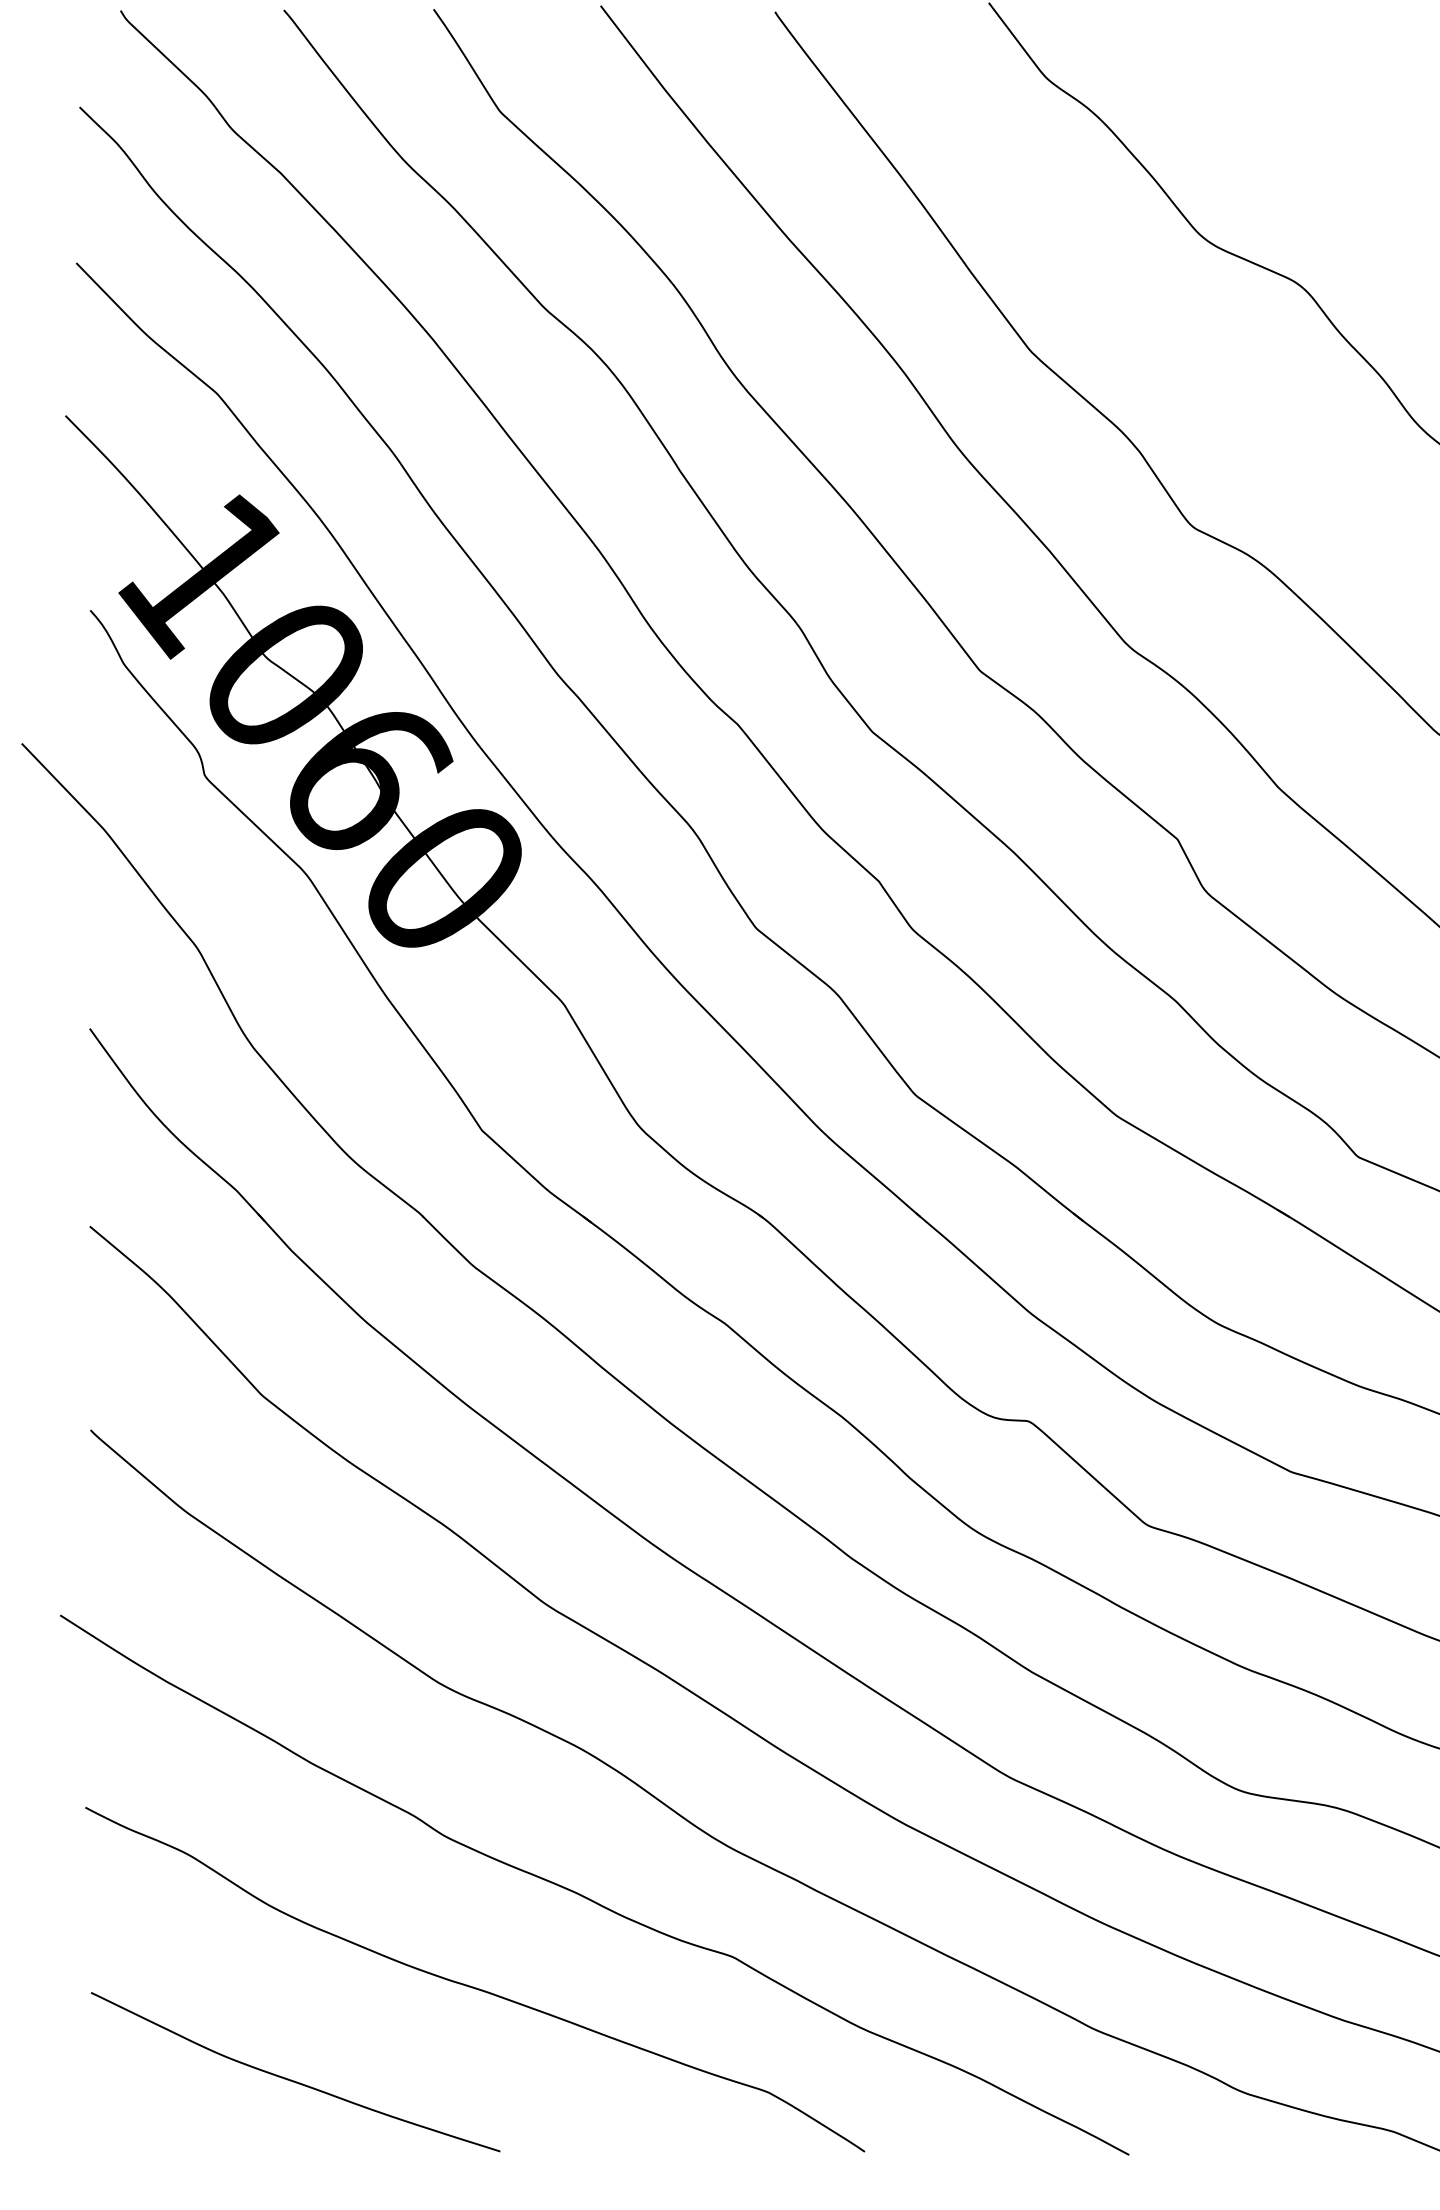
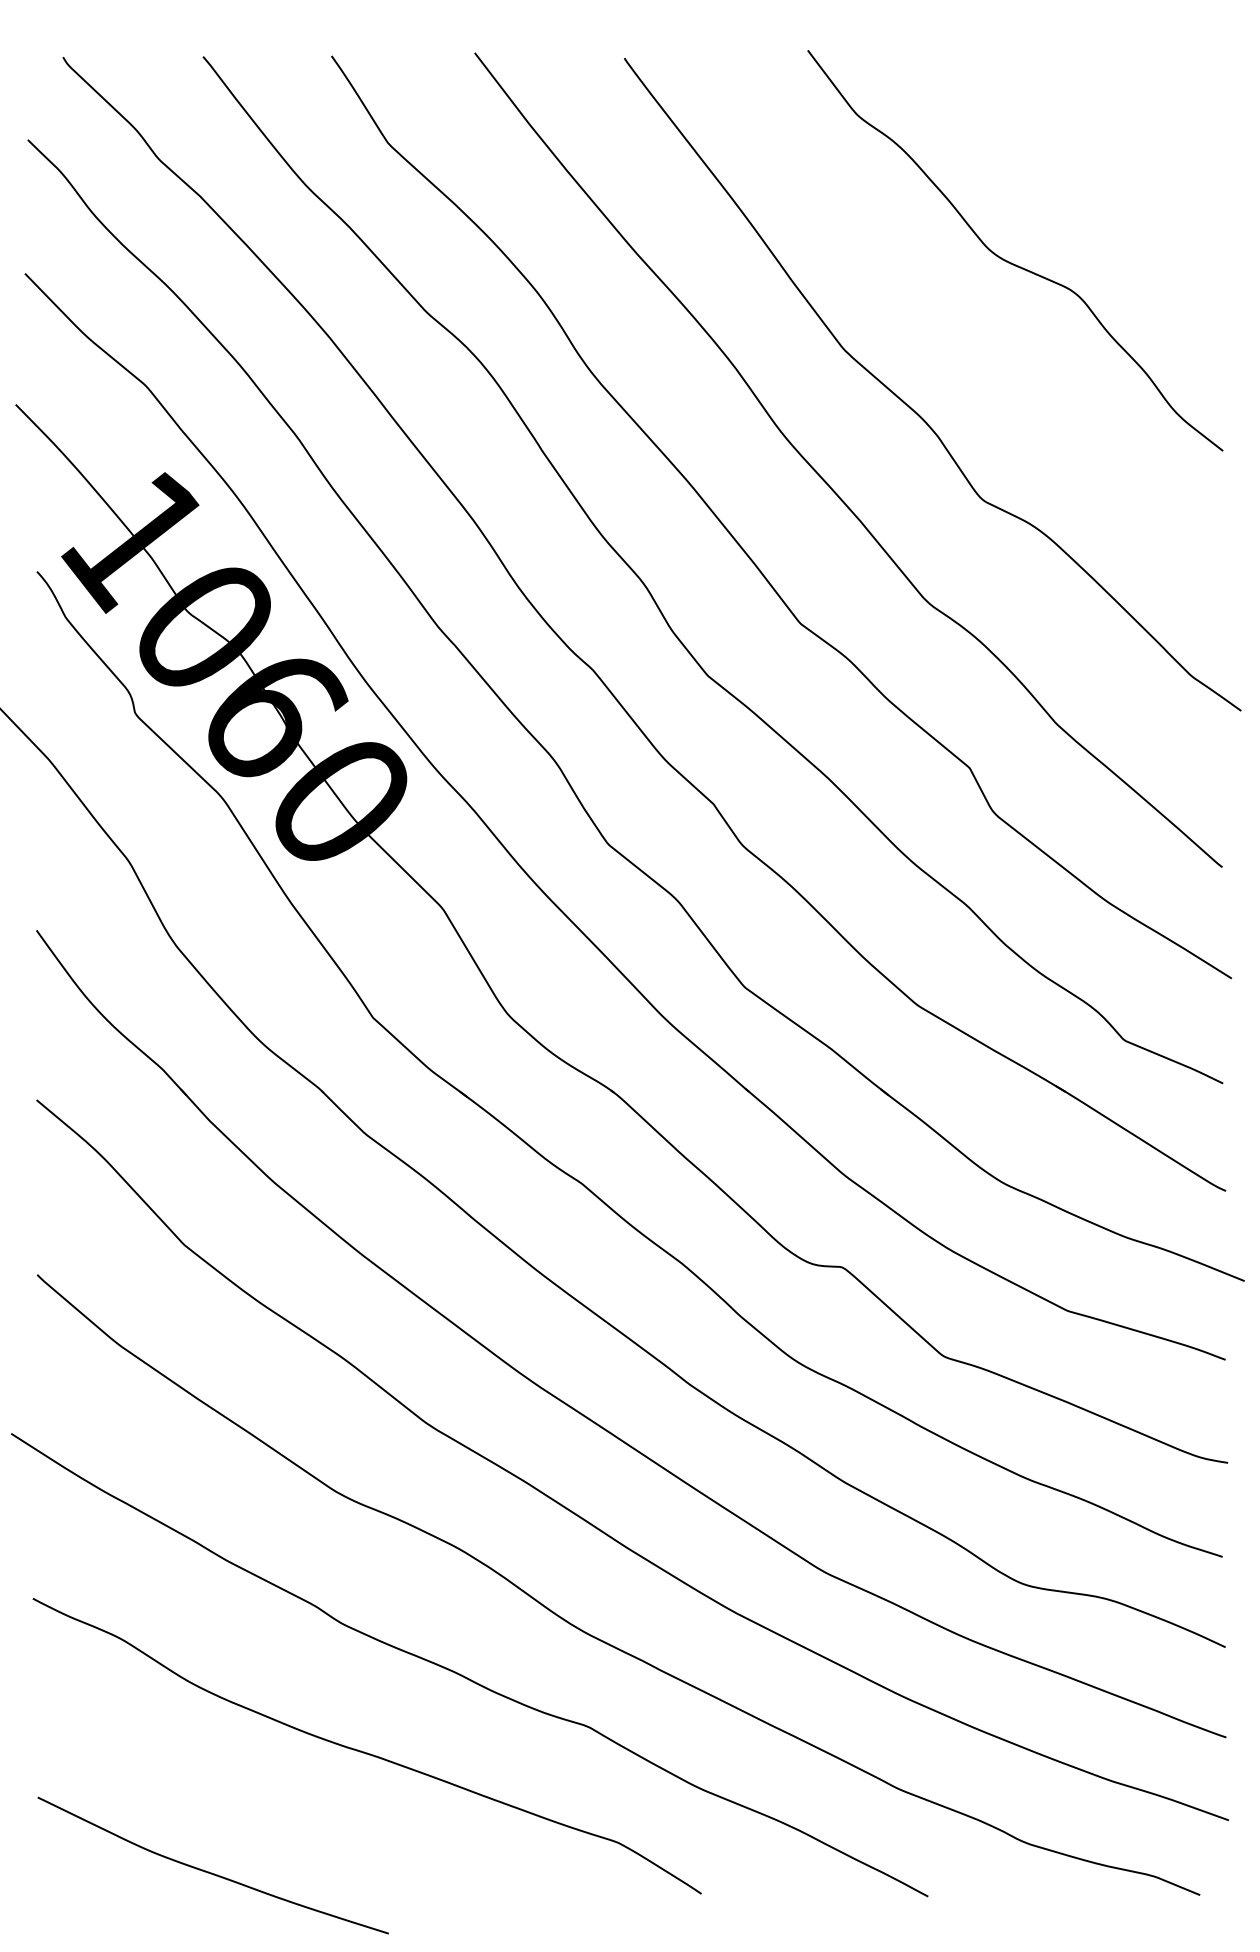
curve: (291, 2079) -> (209, 1871), moved

